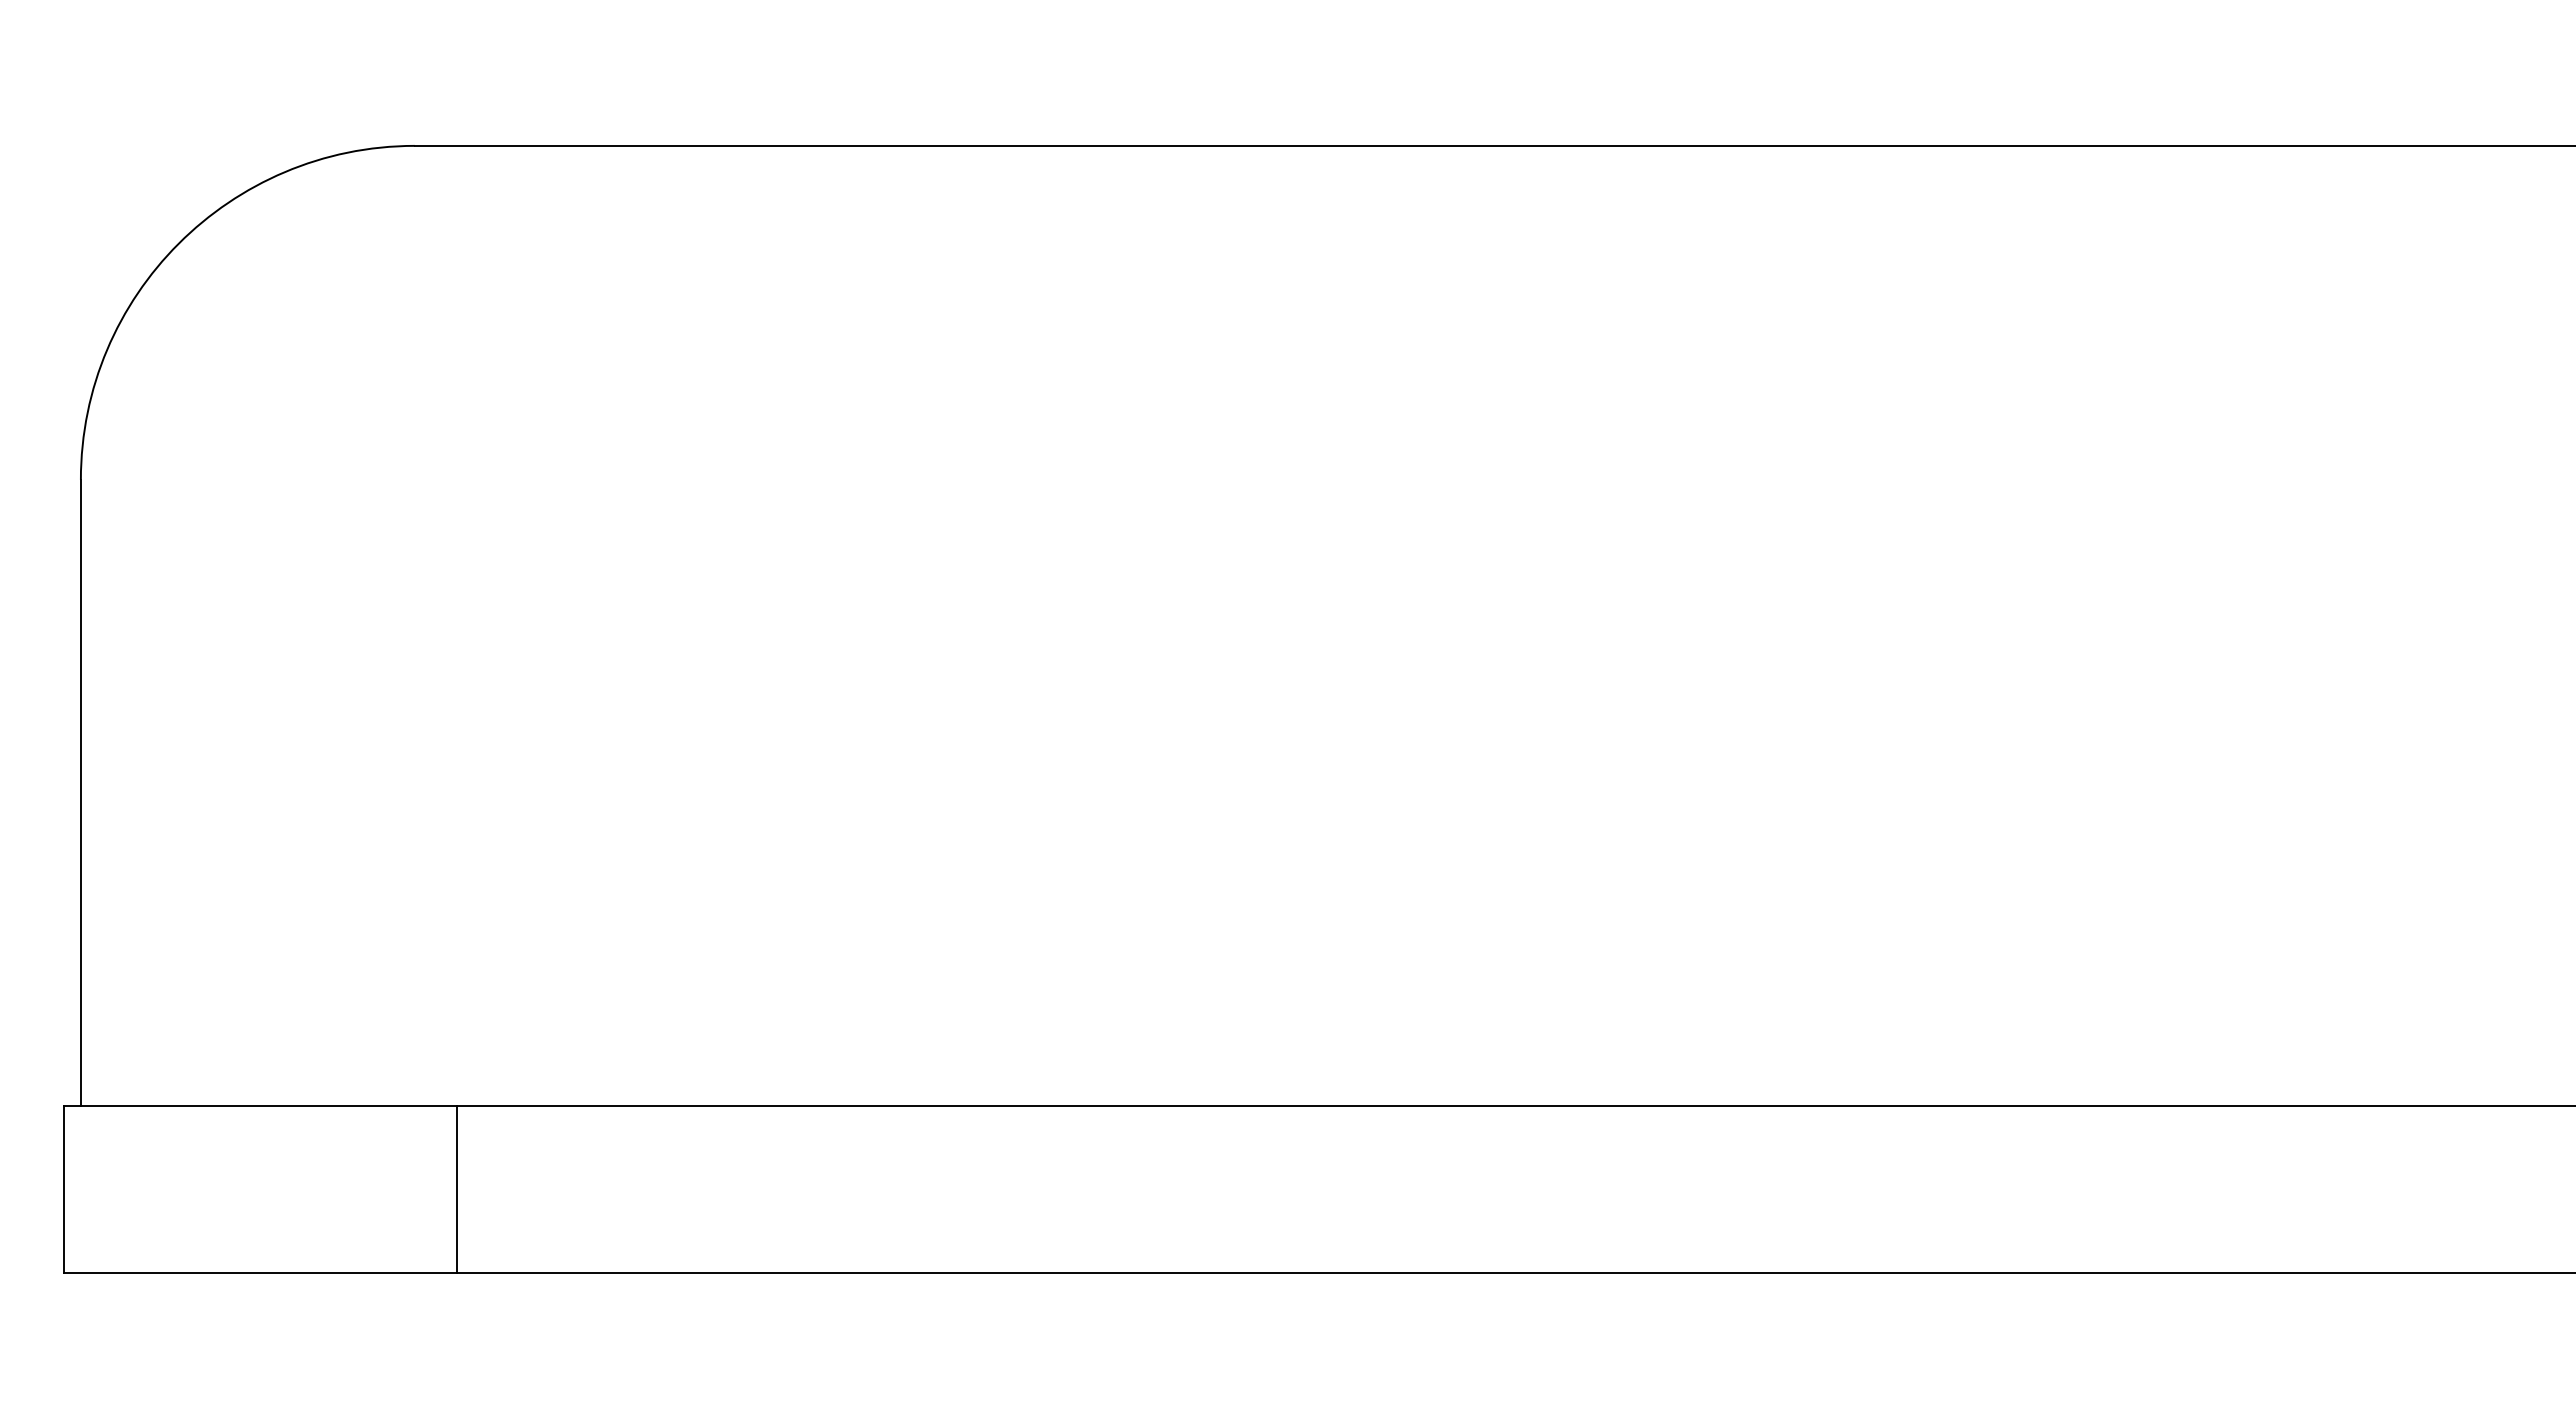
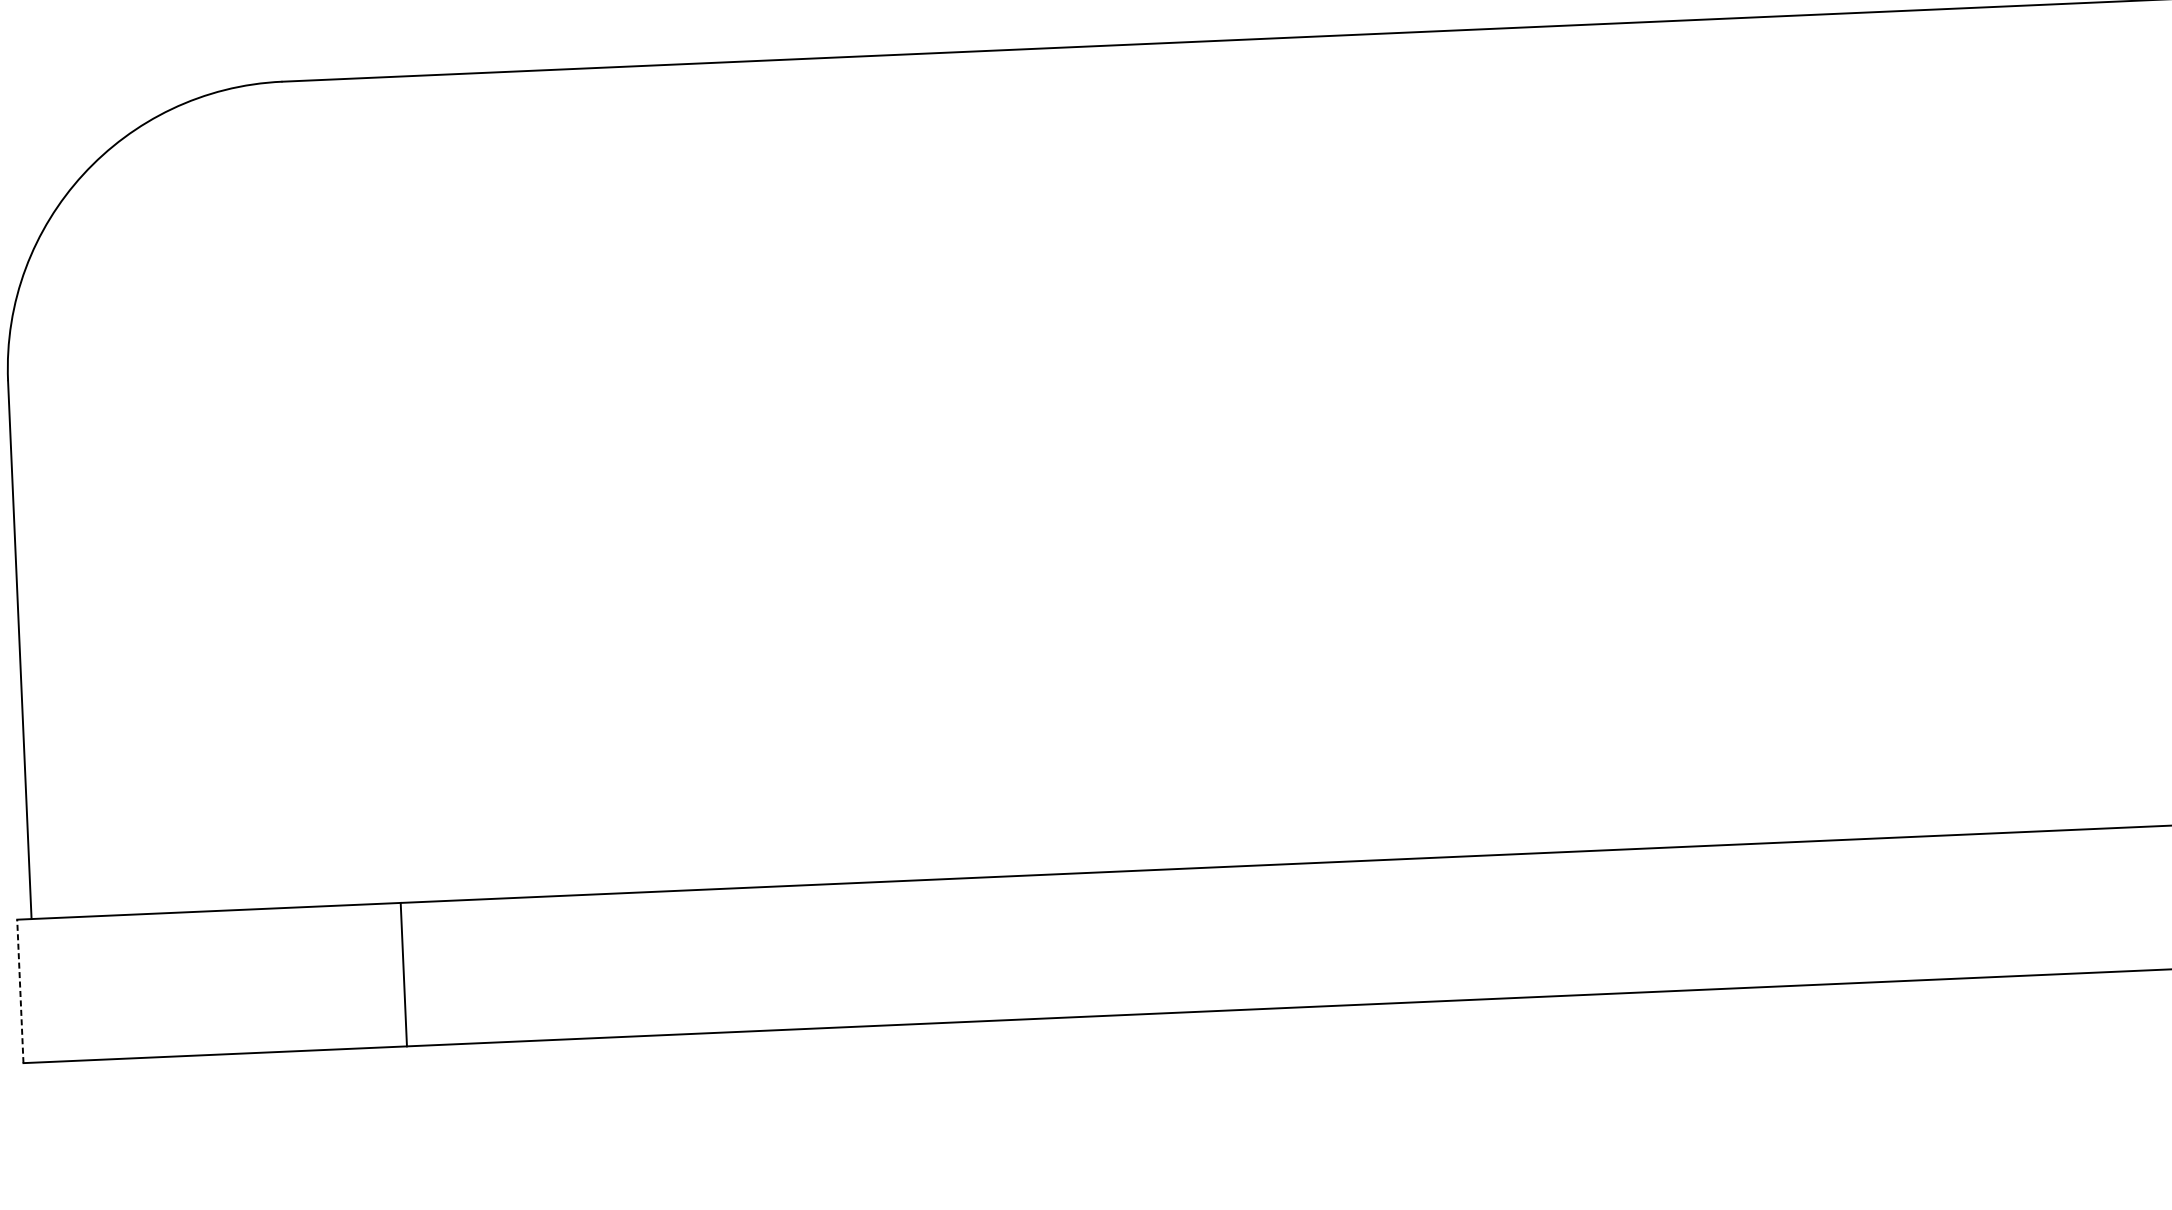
line: (64, 1189) -> (20, 991), solid -> dashed
line: (456, 1189) -> (403, 974), moved

